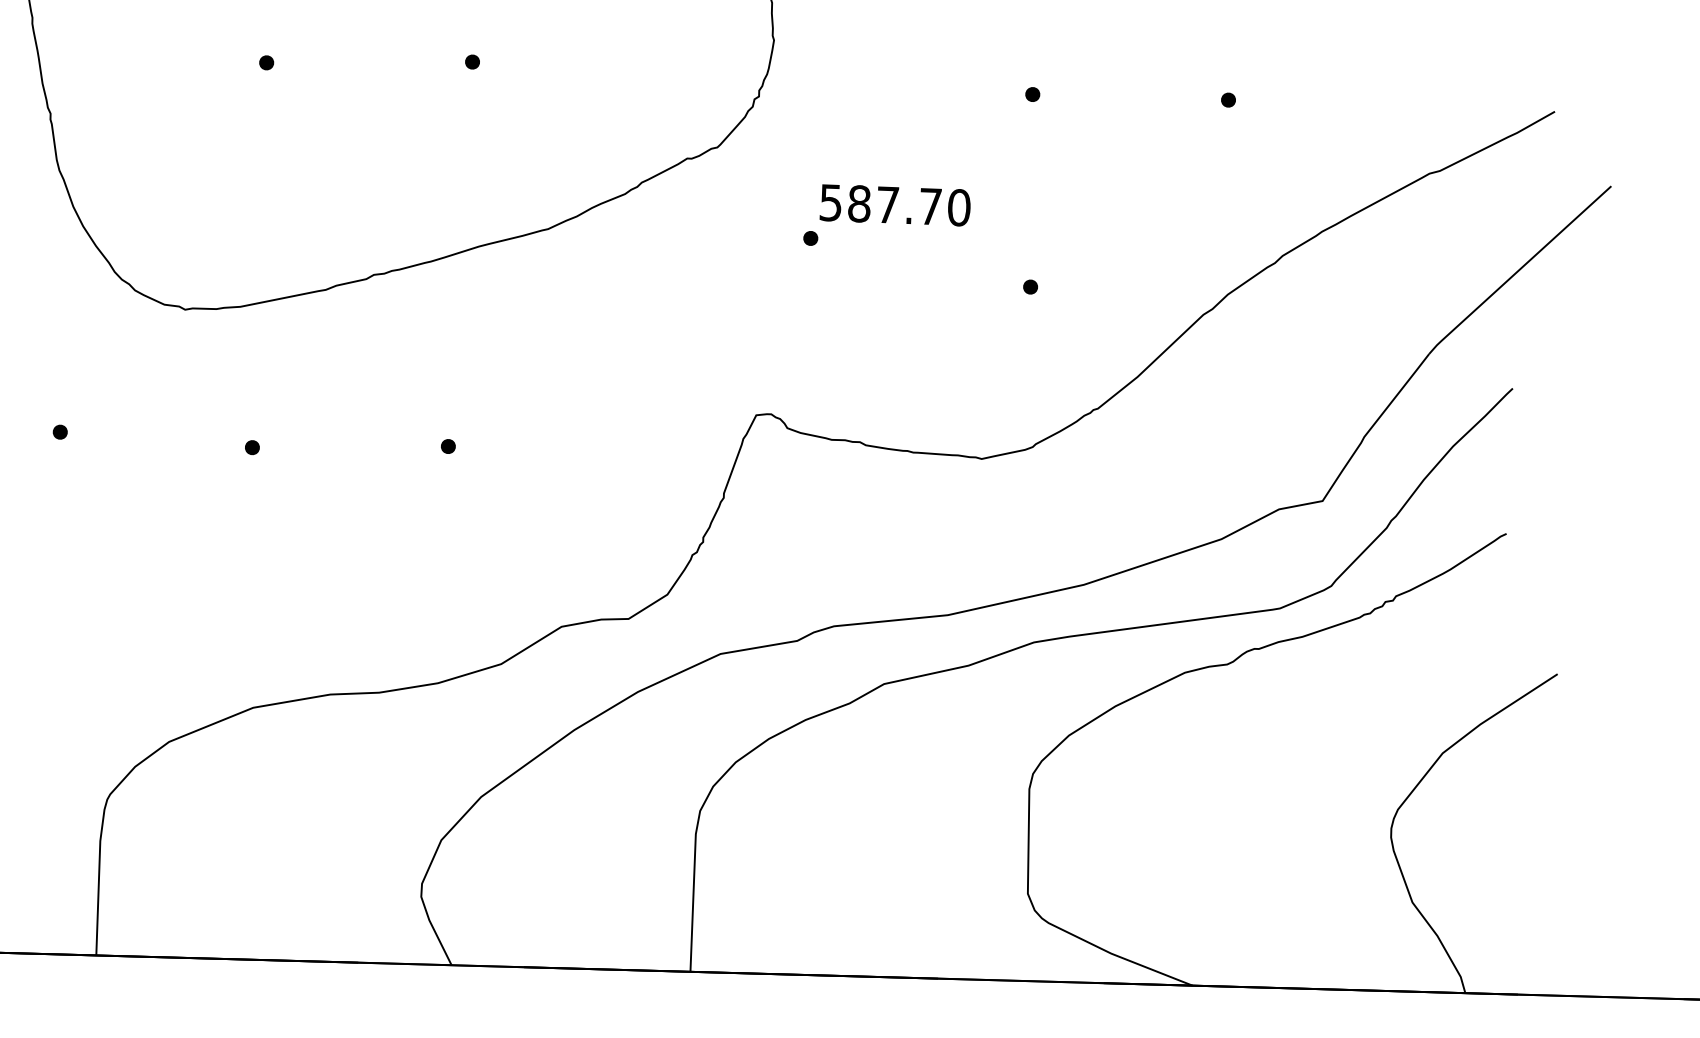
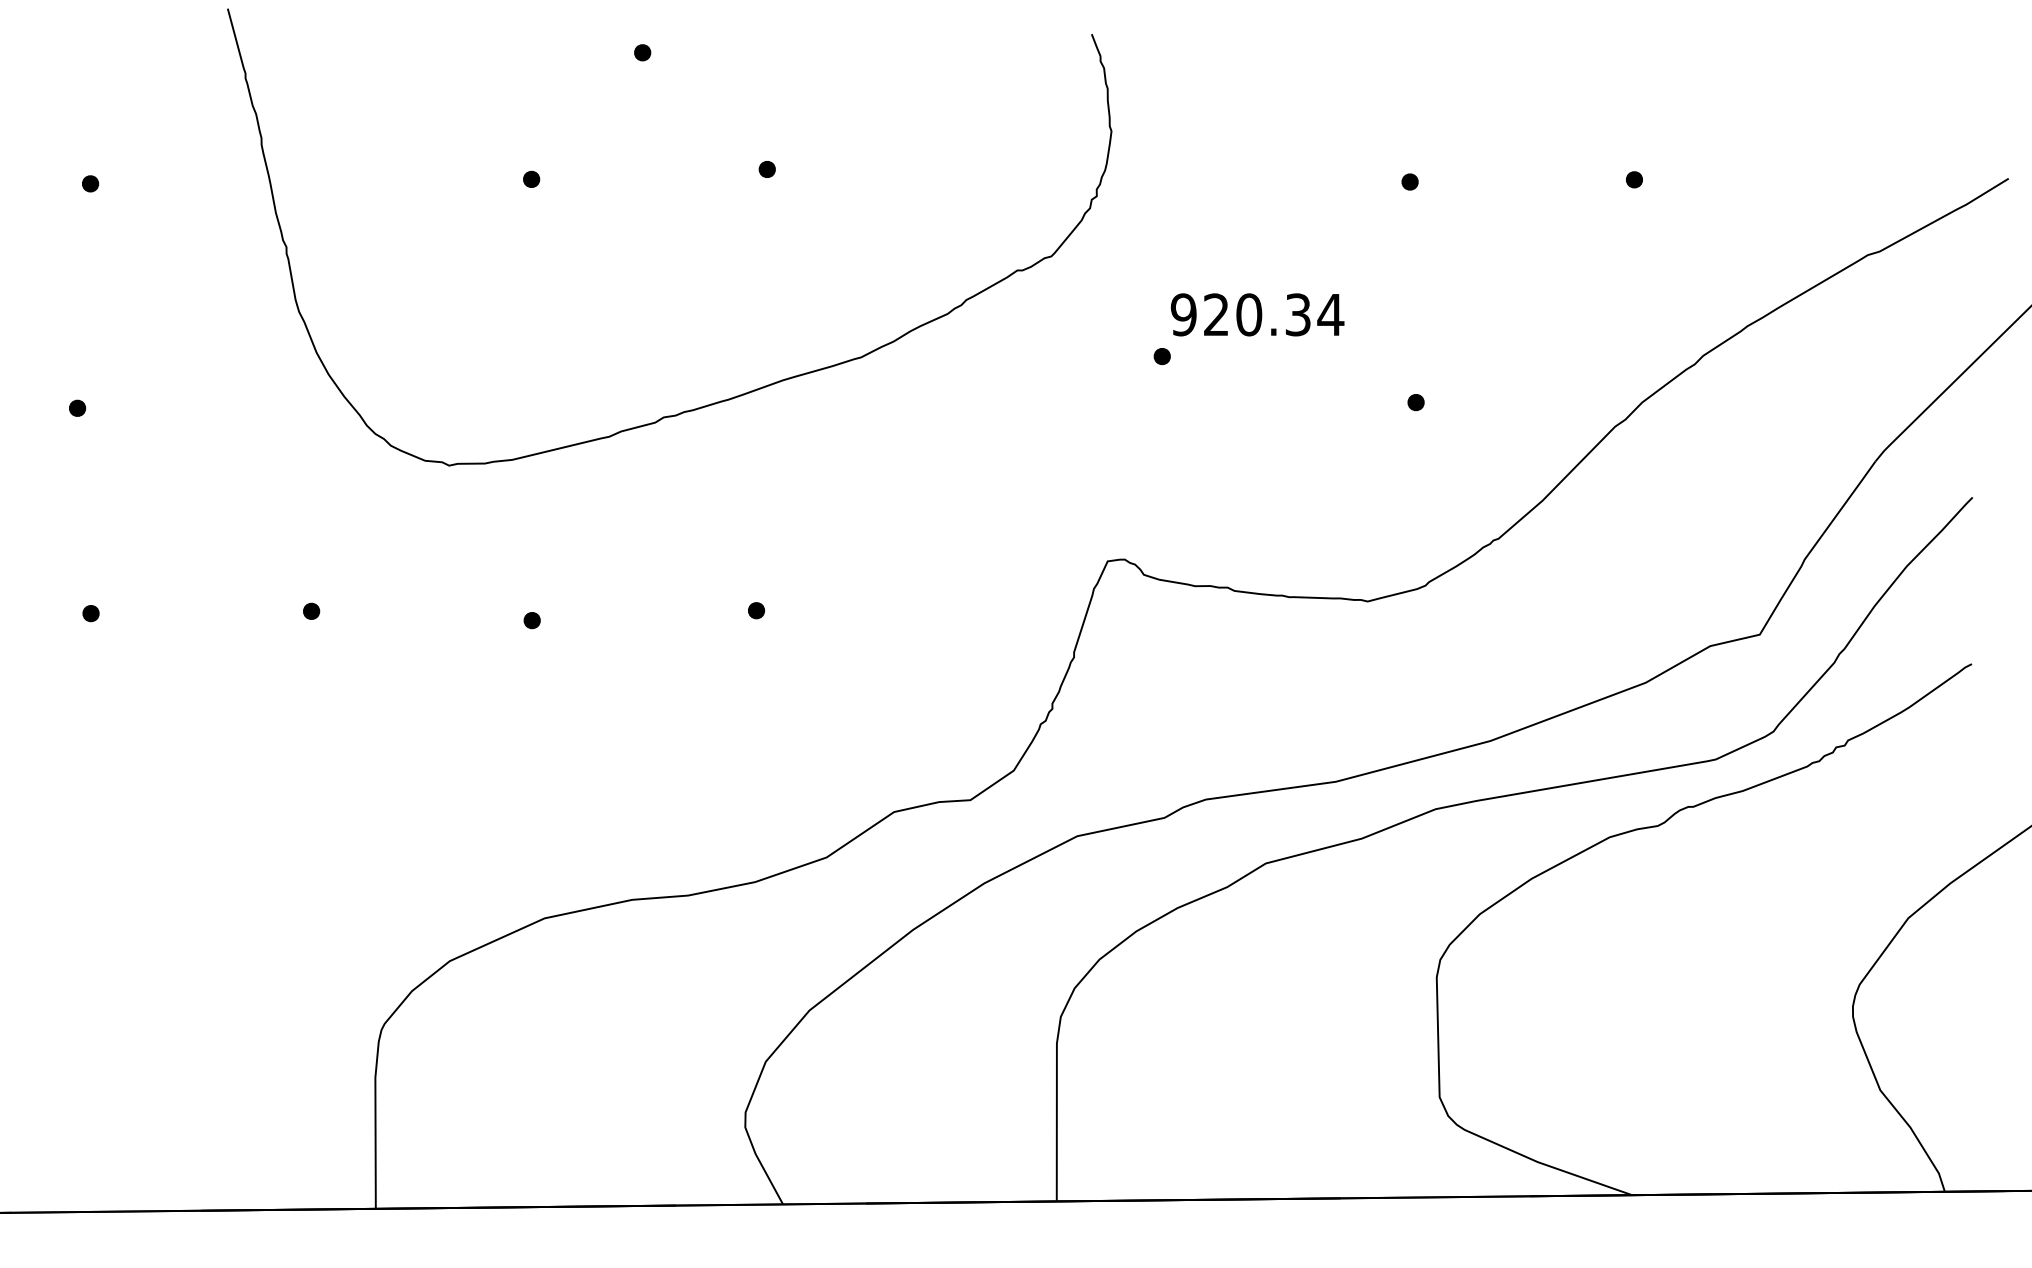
text: (895, 204) -> (1257, 314), 587.70 -> 920.34

